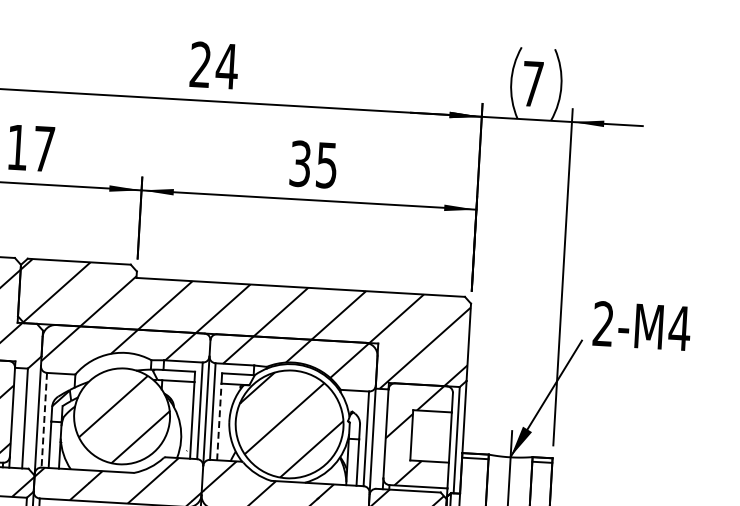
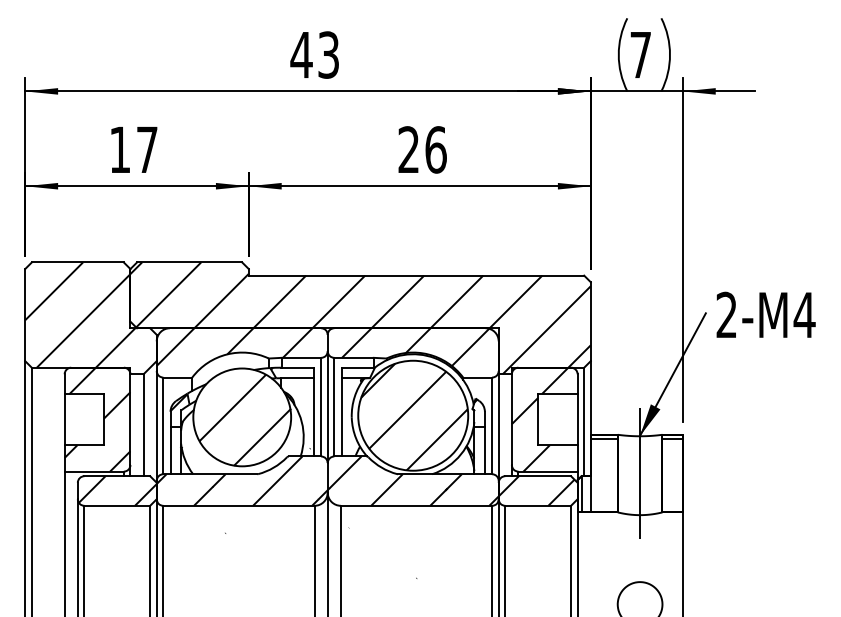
text: (213, 65) -> (314, 54), 24 -> 43
text: (313, 164) -> (422, 149), 35 -> 26
text: (641, 325) -> (765, 314), moved
line: (44, 420) -> (163, 426), dashed -> solid
line: (219, 421) -> (341, 416), dashed -> solid

